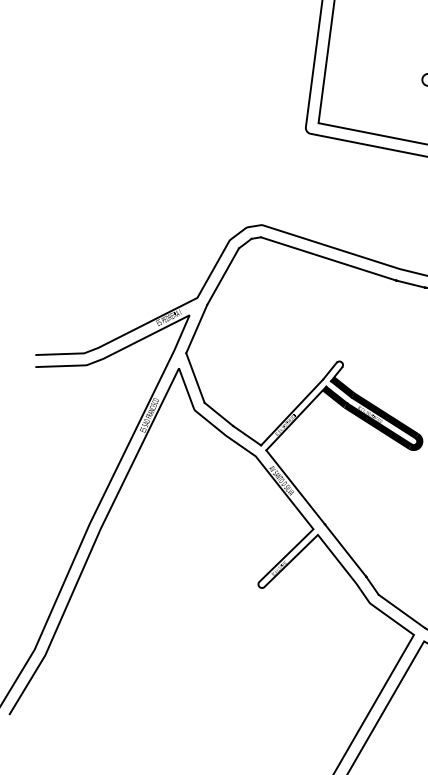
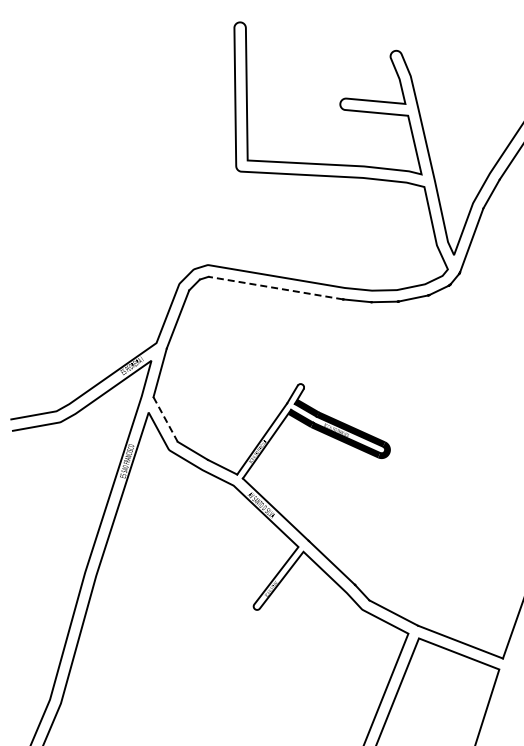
line: (328, 259) -> (275, 288), solid -> dashed
line: (195, 378) -> (165, 419), solid -> dashed

